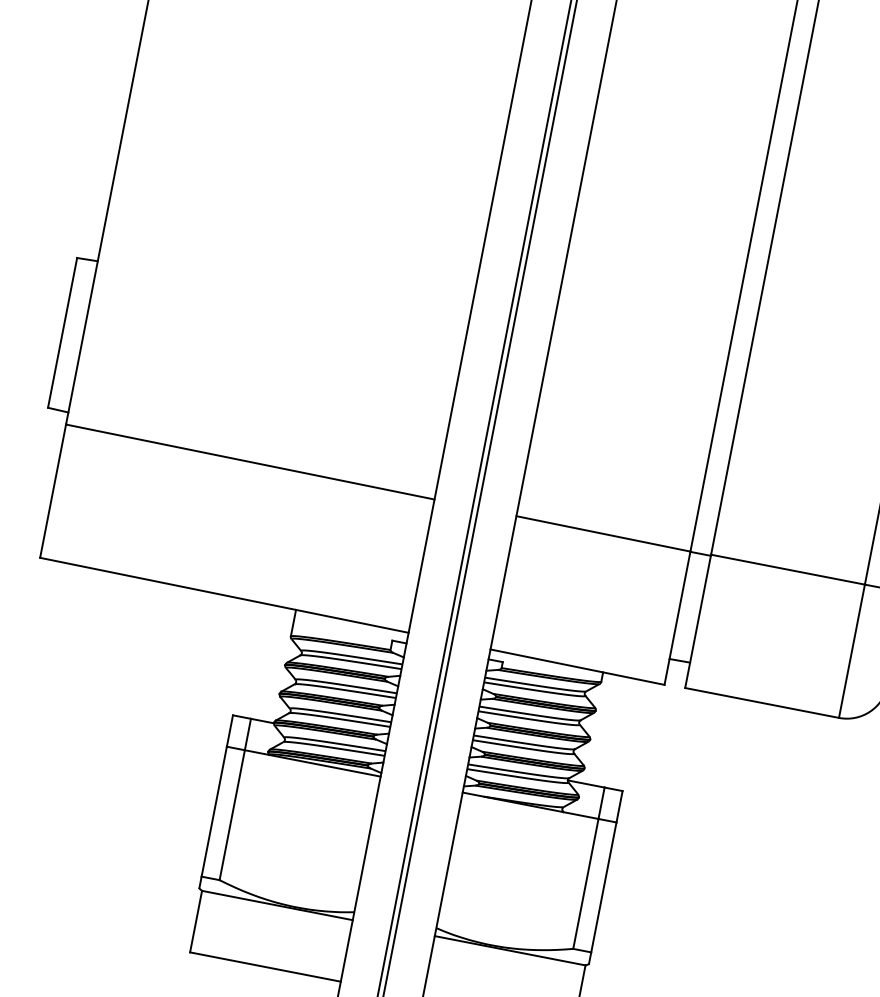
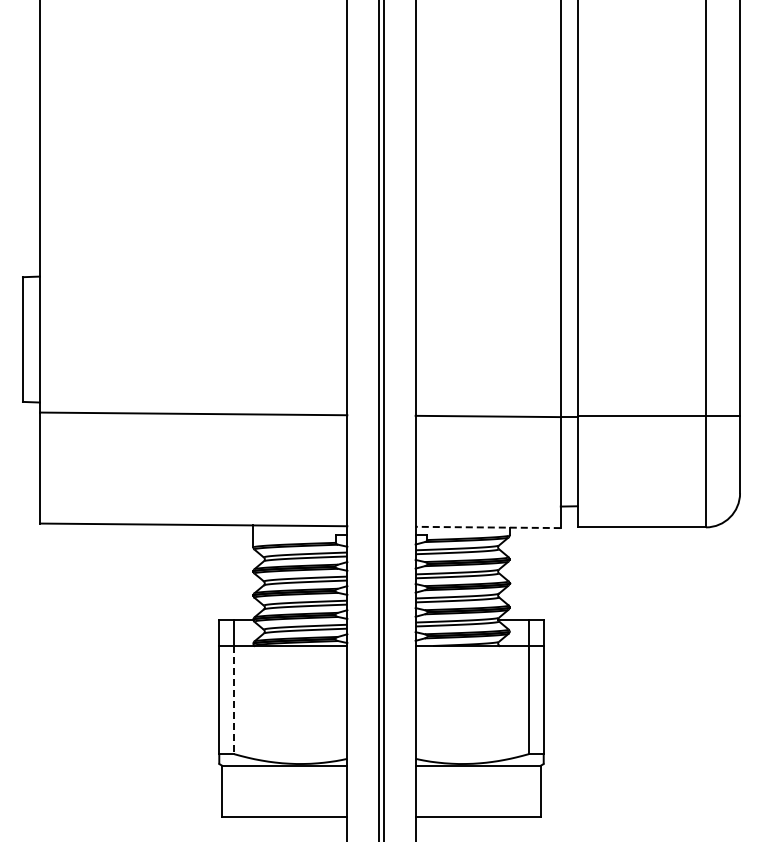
line: (577, 667) -> (488, 527), solid -> dashed
line: (232, 815) -> (234, 700), solid -> dashed

